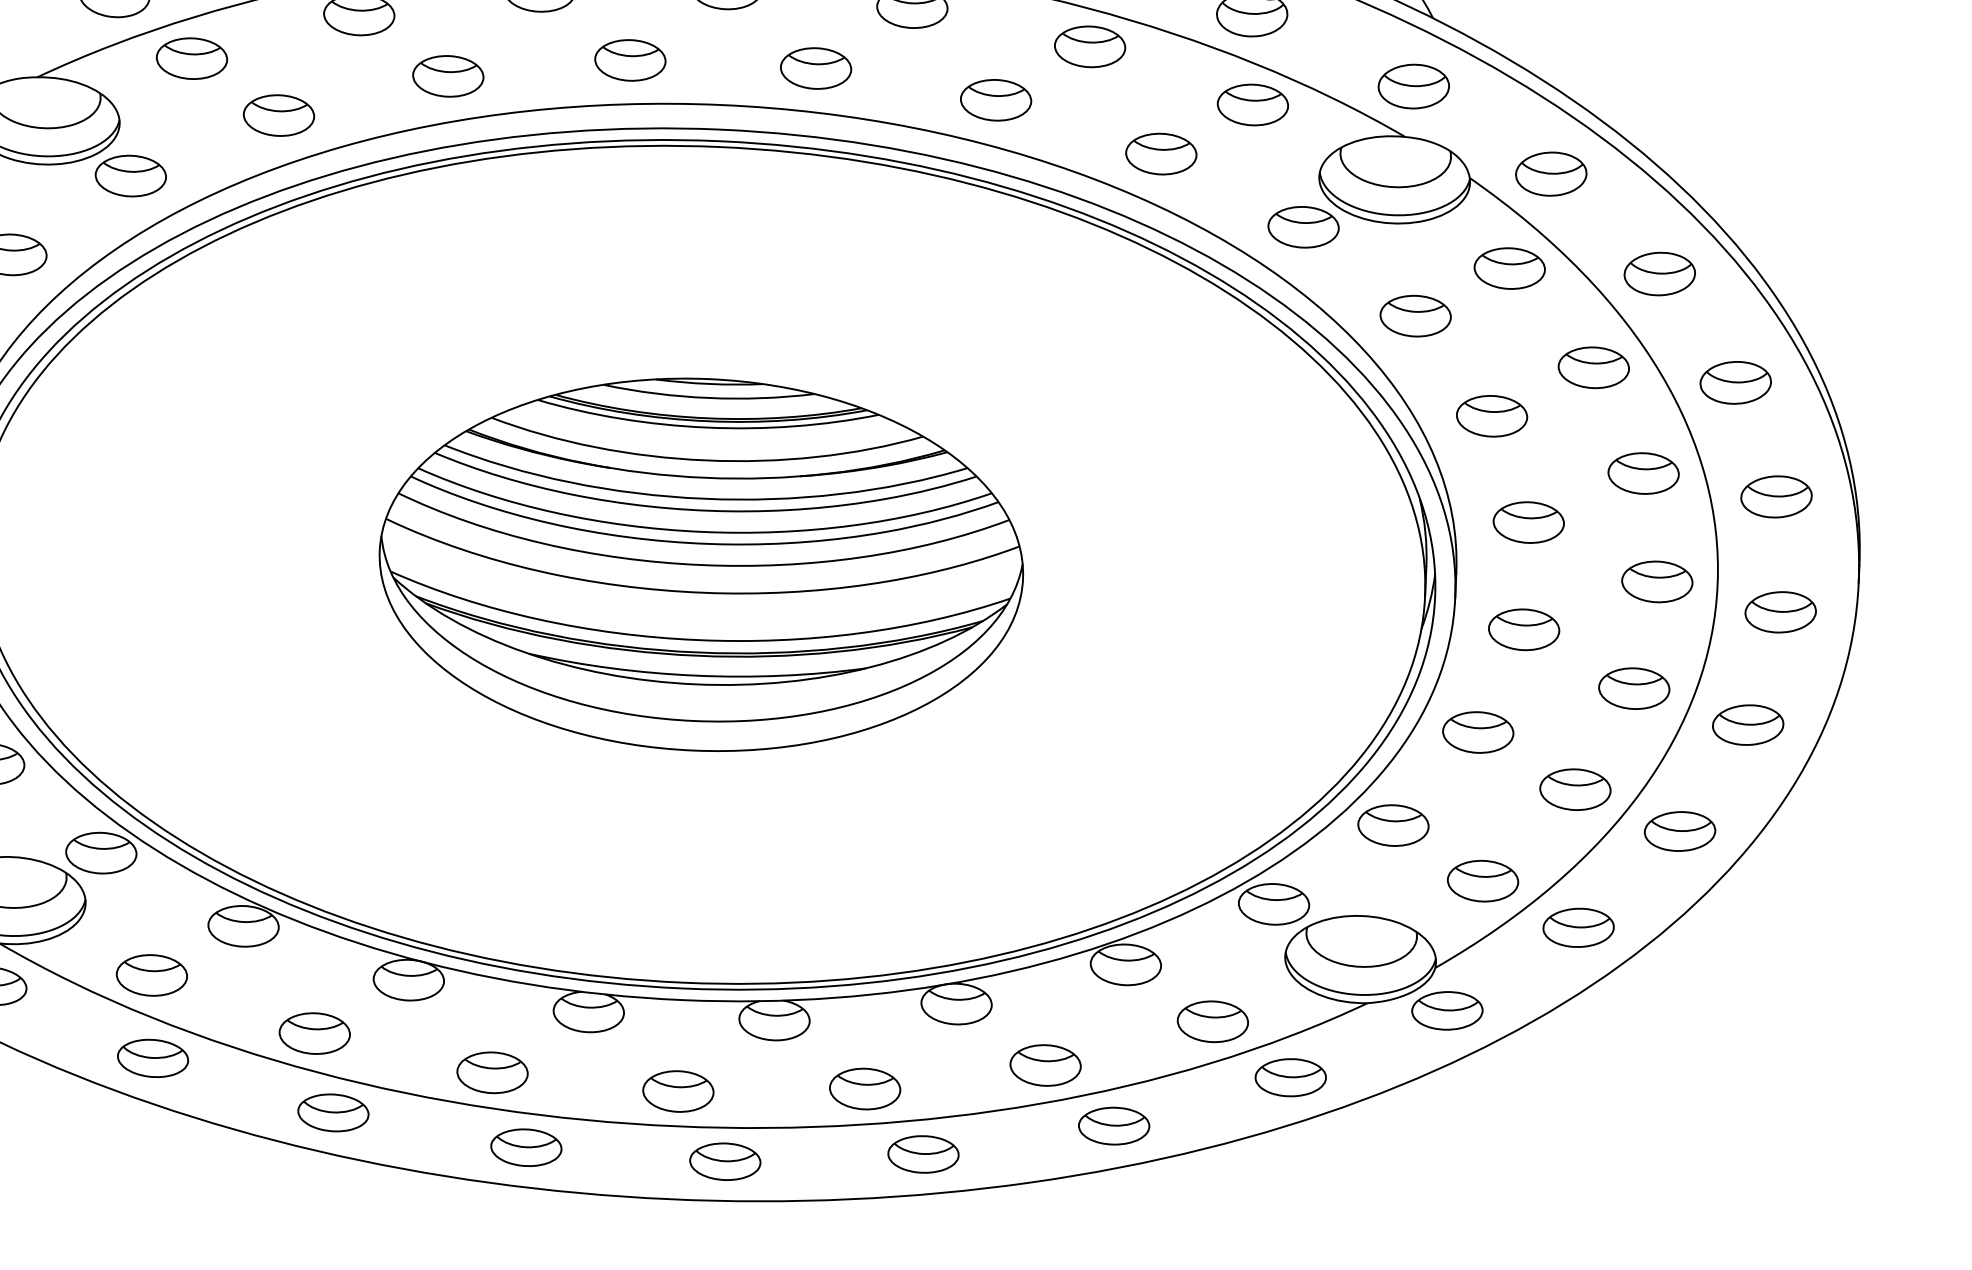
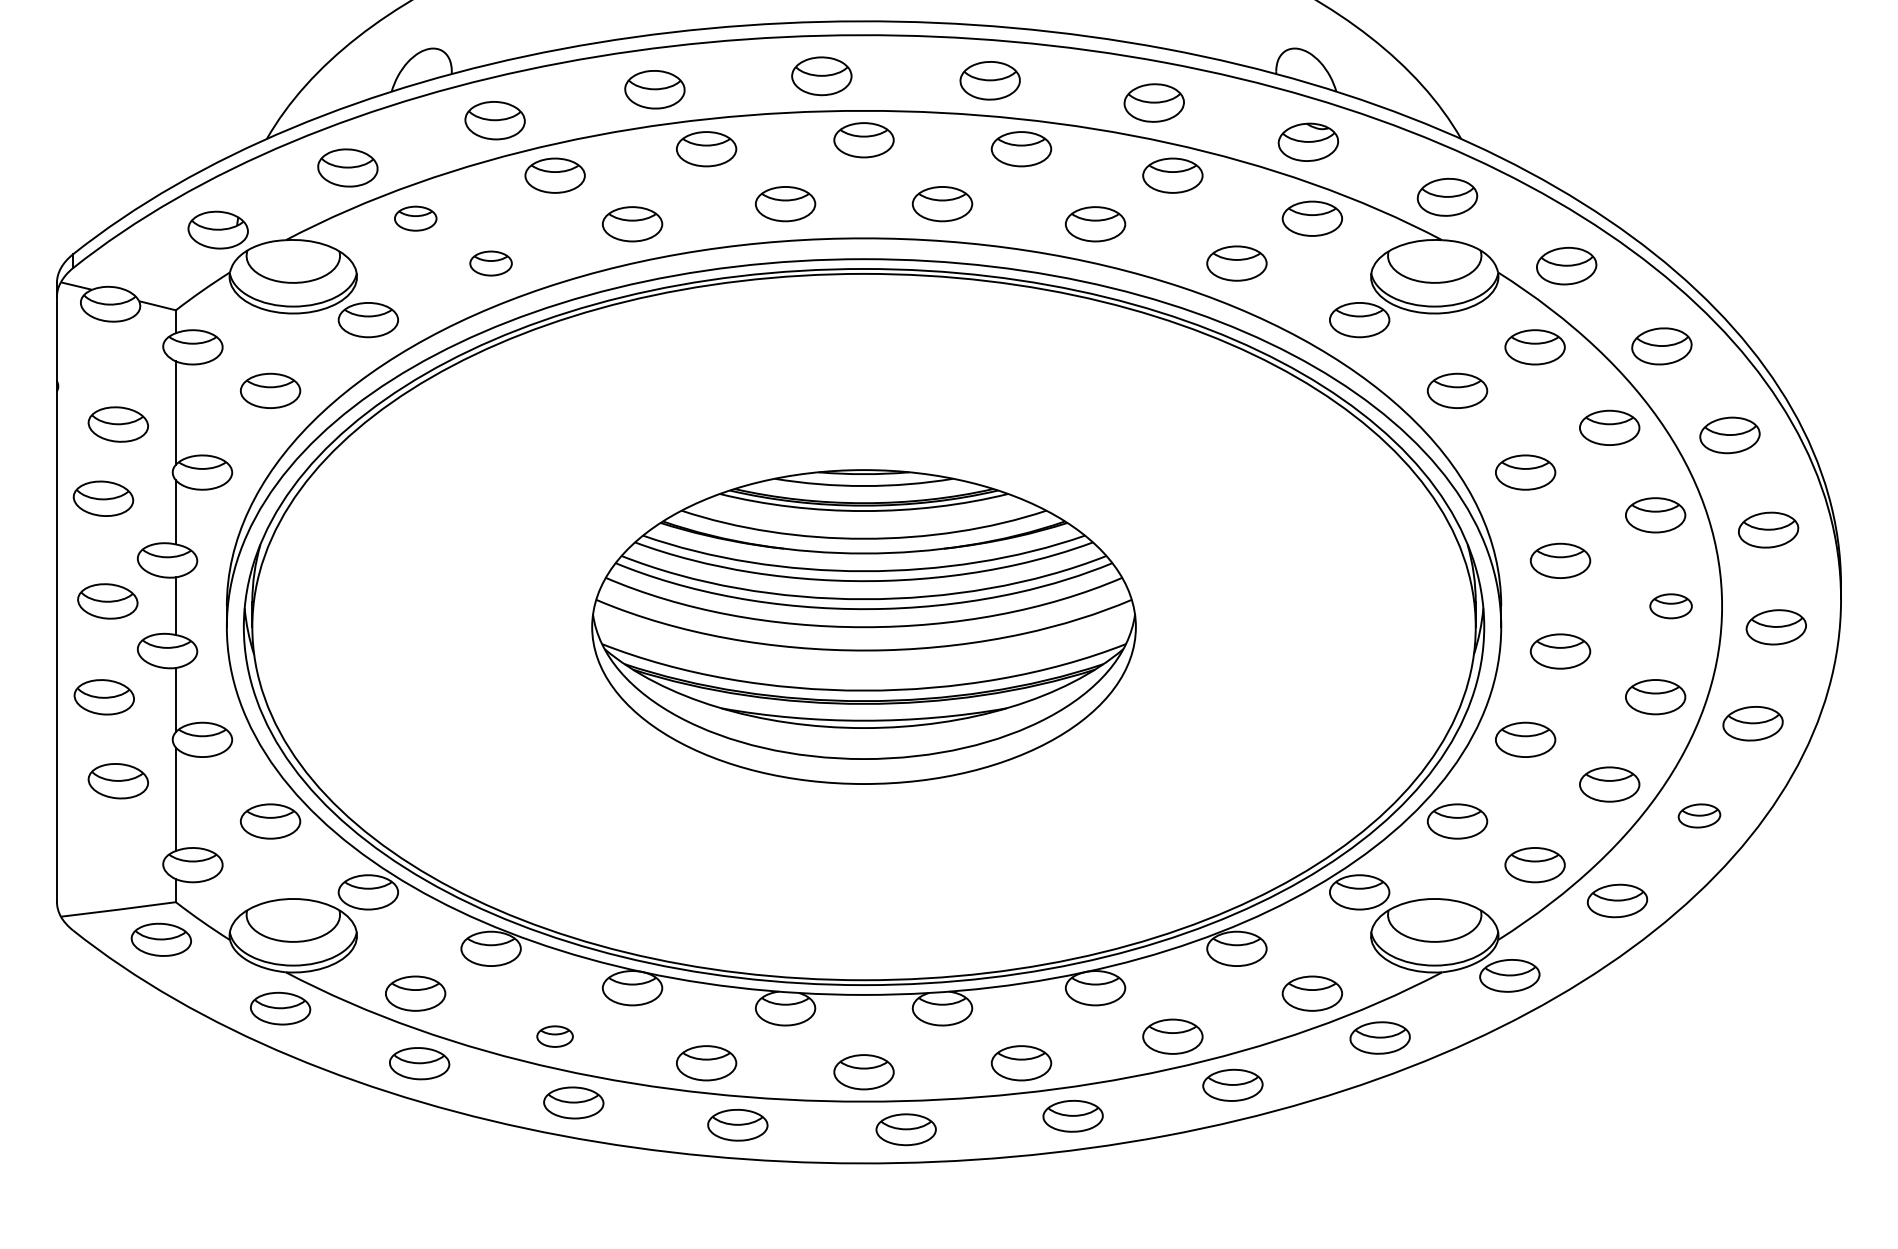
part: (191, 58) -> (415, 218), size x0.7
part: (278, 115) -> (490, 263), size x0.7
part: (1656, 582) -> (1670, 606), size x0.7
part: (1680, 830) -> (1699, 815), size x0.7
part: (314, 1033) -> (554, 1036), size x0.6

